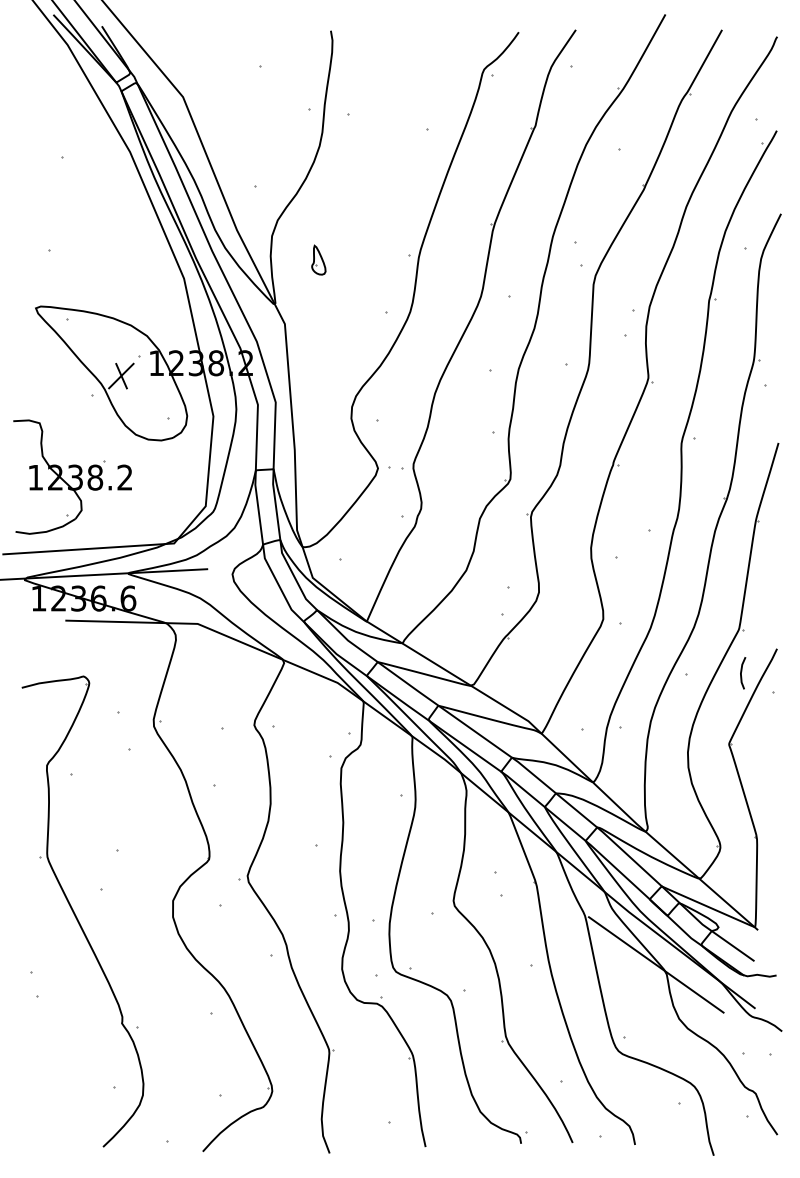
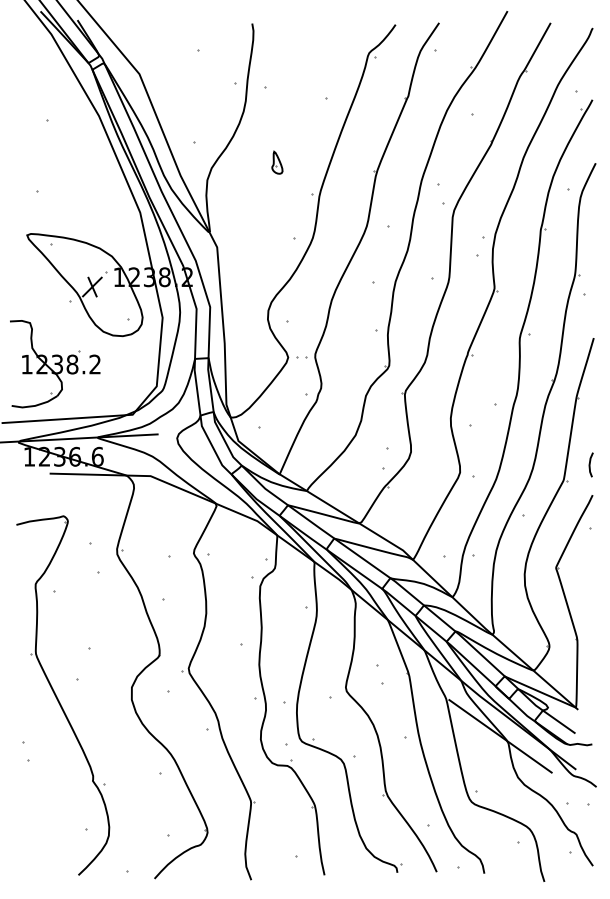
part: (318, 259) -> (277, 162), moved
line: (741, 673) -> (589, 465), moved

